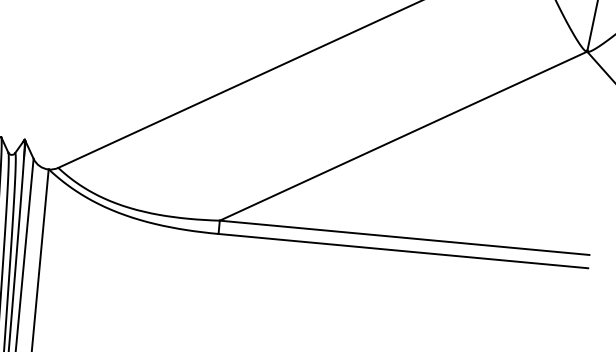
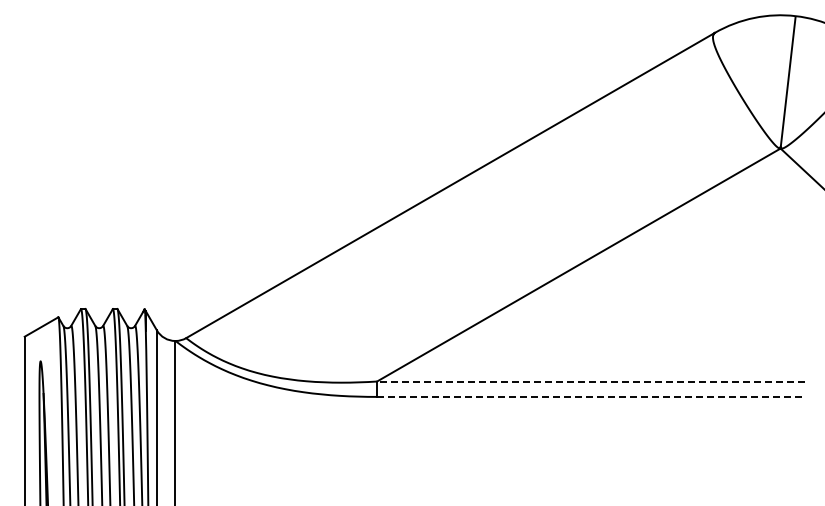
line: (404, 237) -> (590, 381), solid -> dashed
line: (403, 250) -> (590, 396), solid -> dashed

